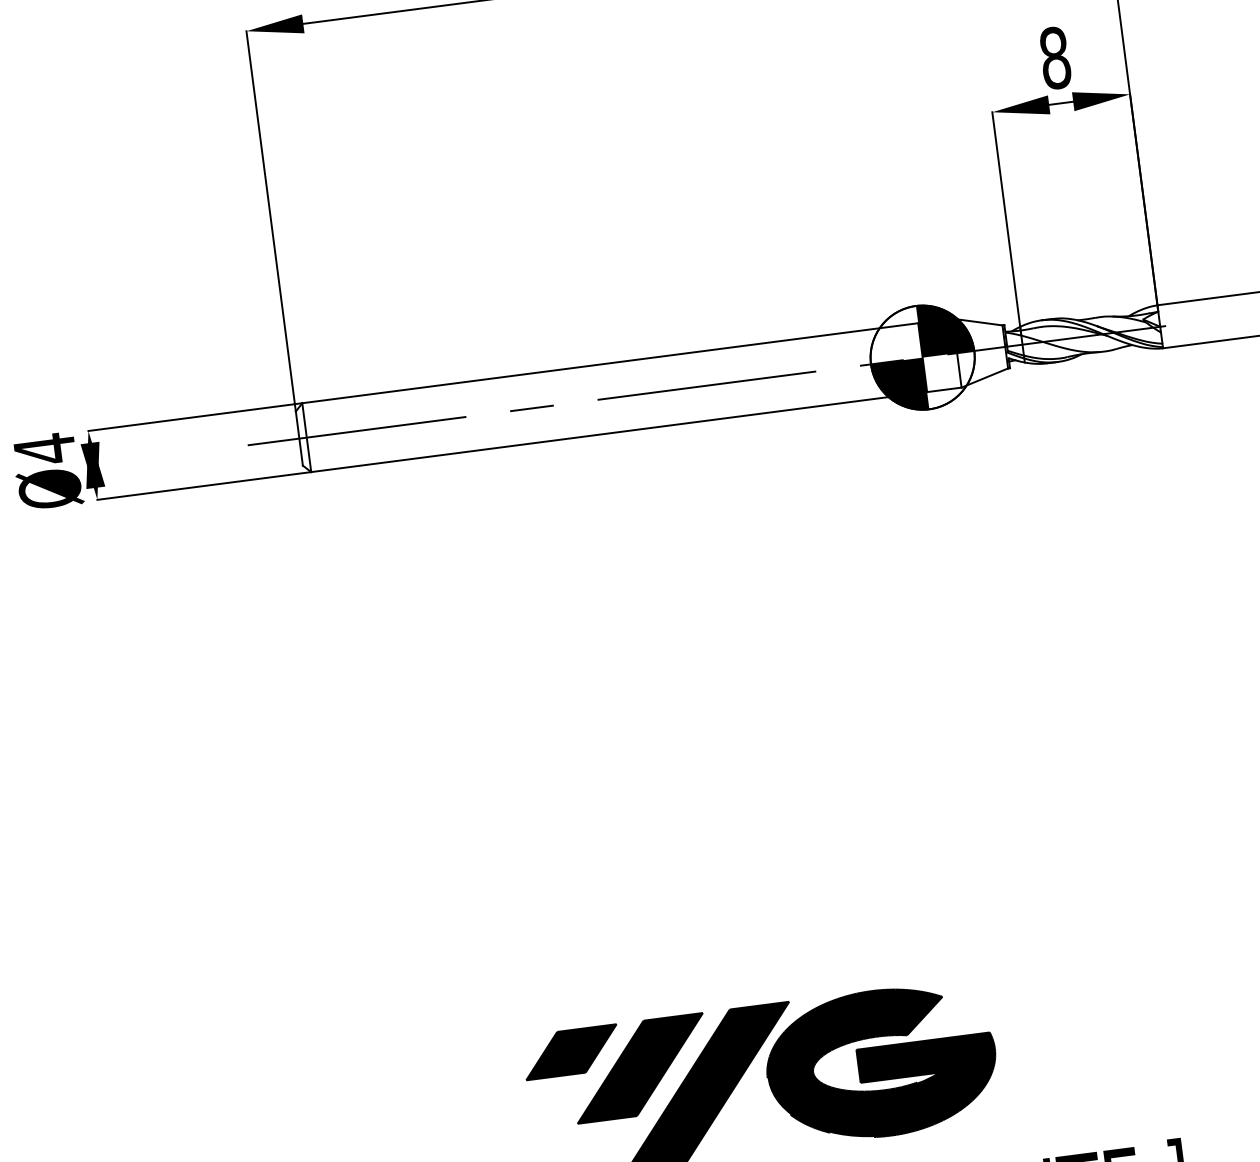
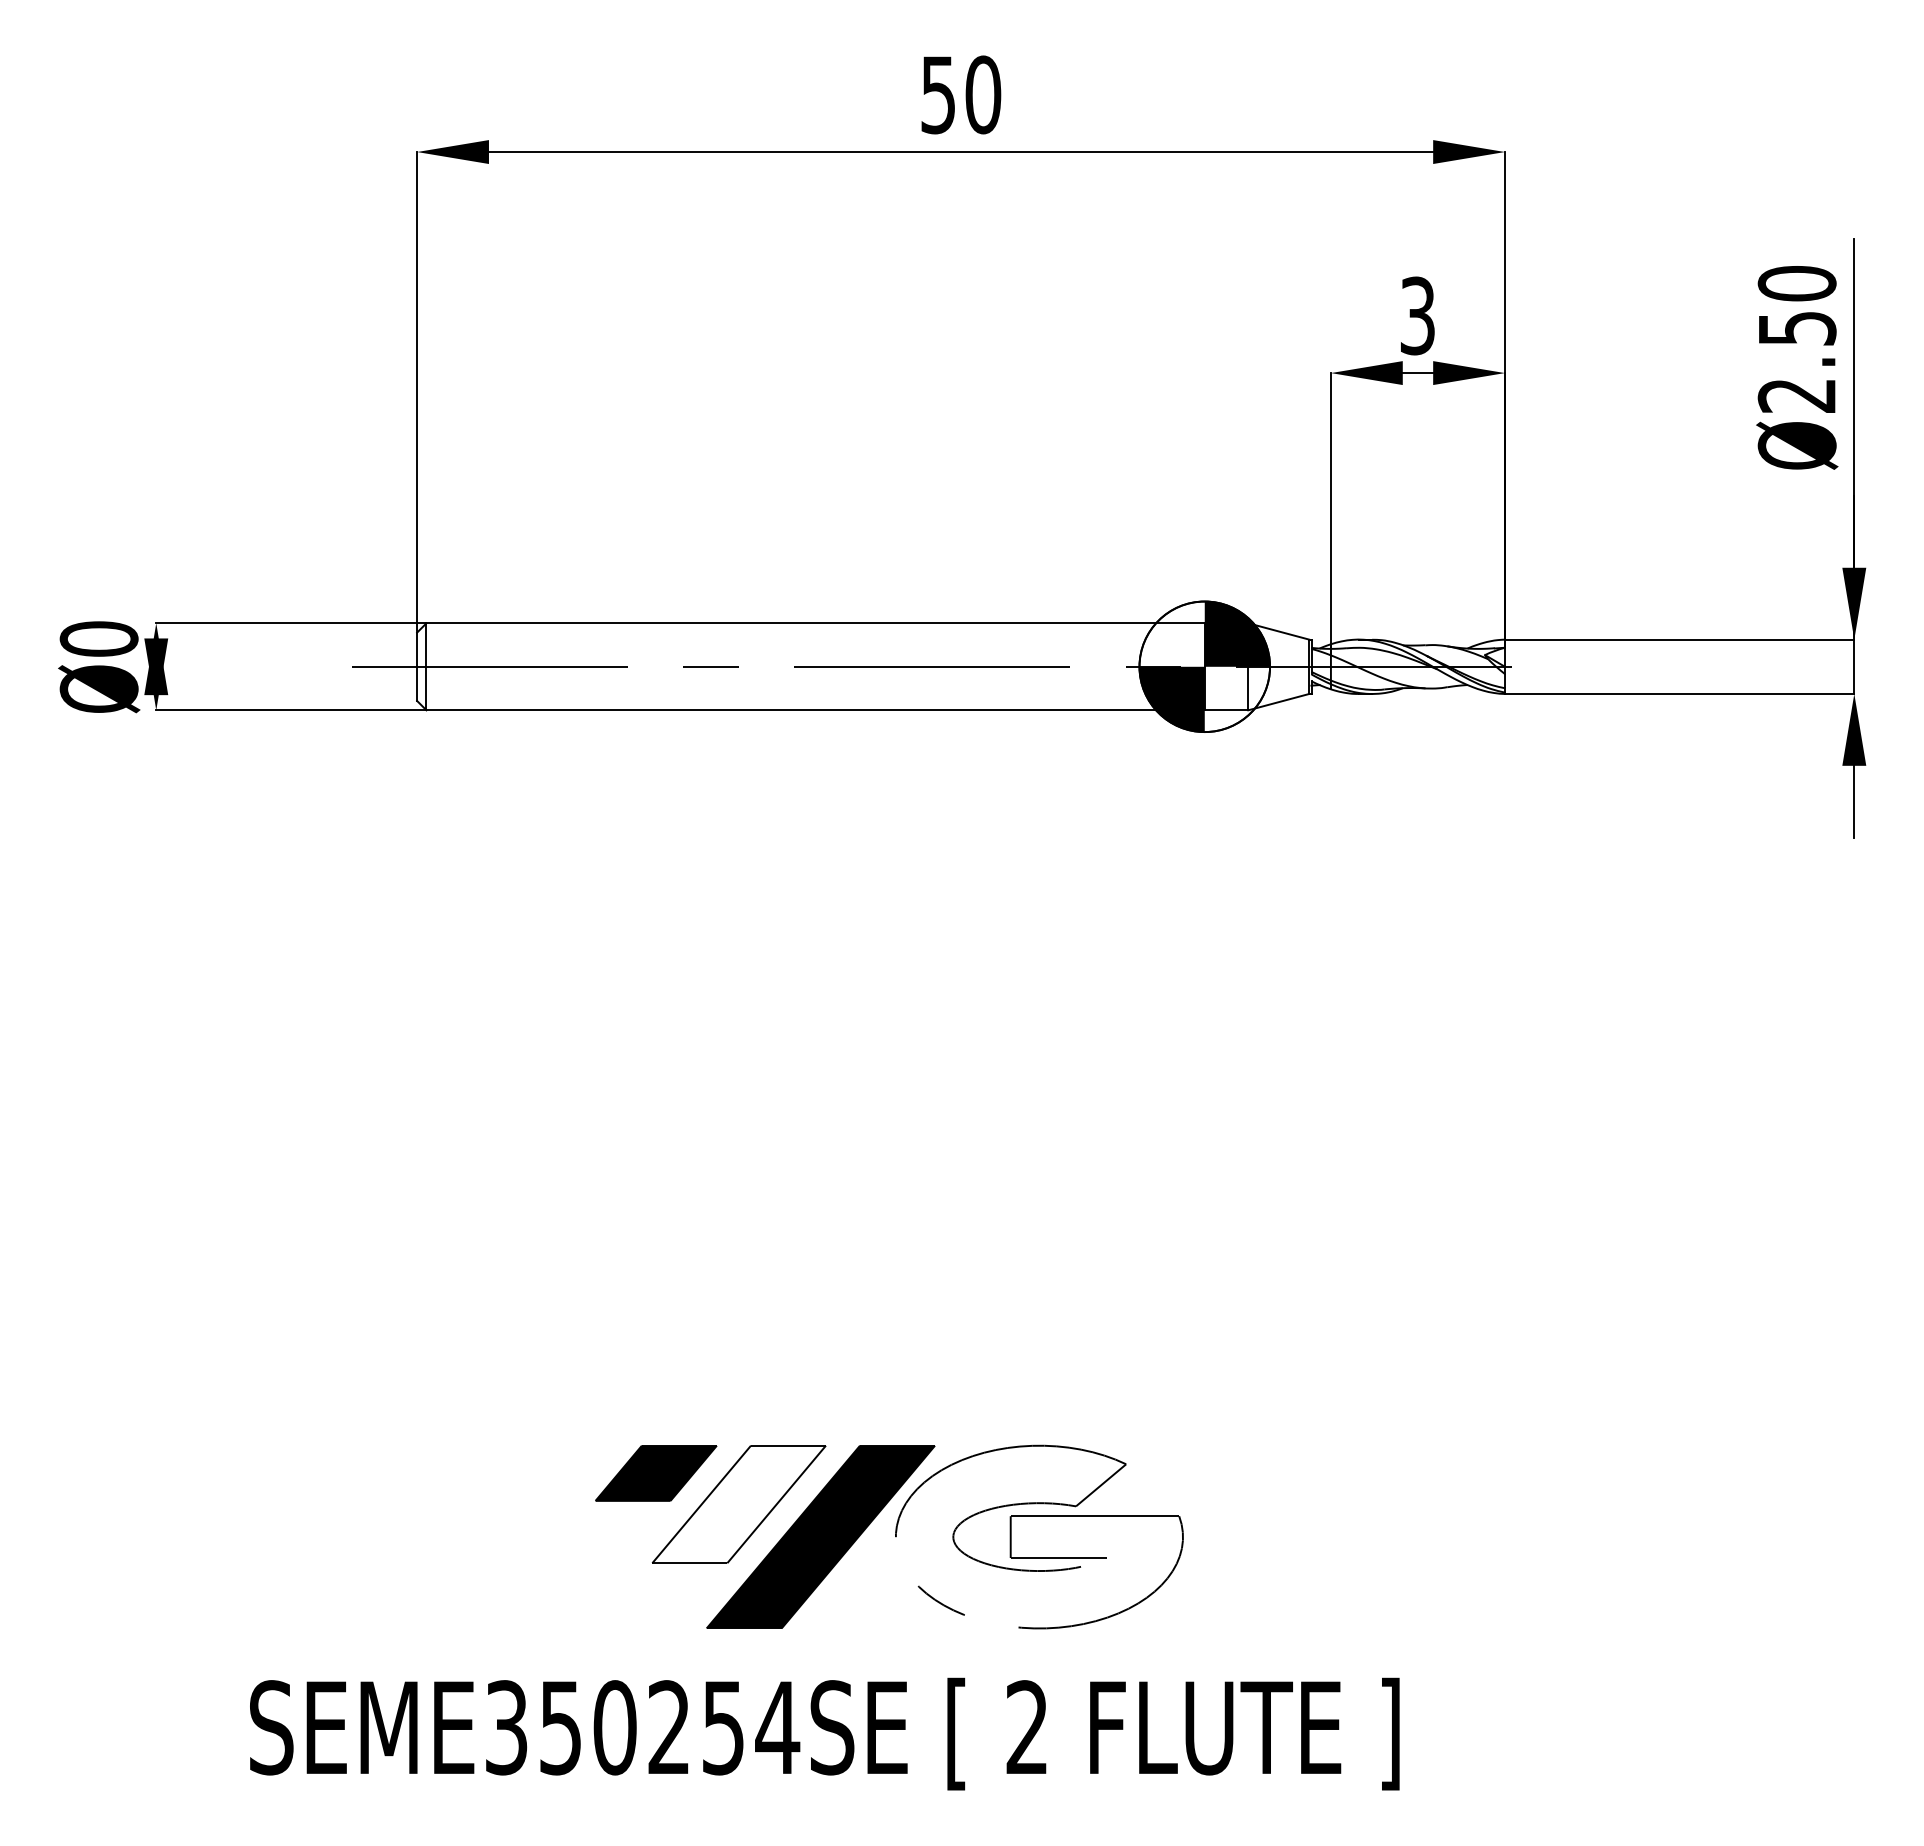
text: (1054, 57) -> (1417, 315), 8 -> 3
text: (44, 448) -> (98, 638), Ø4 -> Ø0
fill: (880, 1062) -> (1038, 1536), removed
fill: (639, 1068) -> (738, 1504), removed

